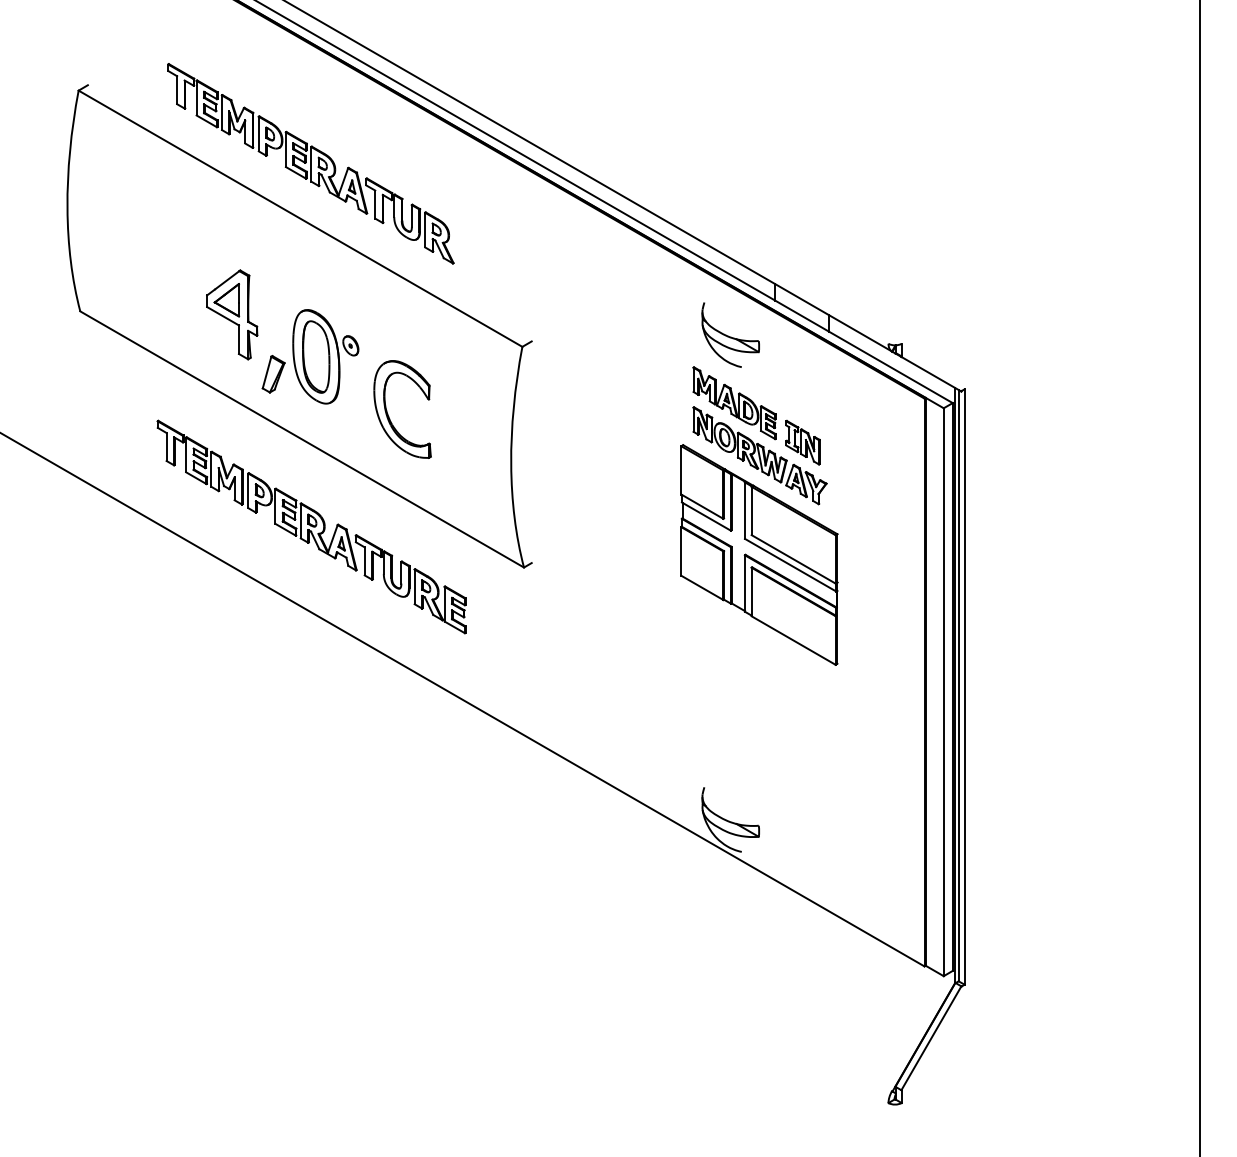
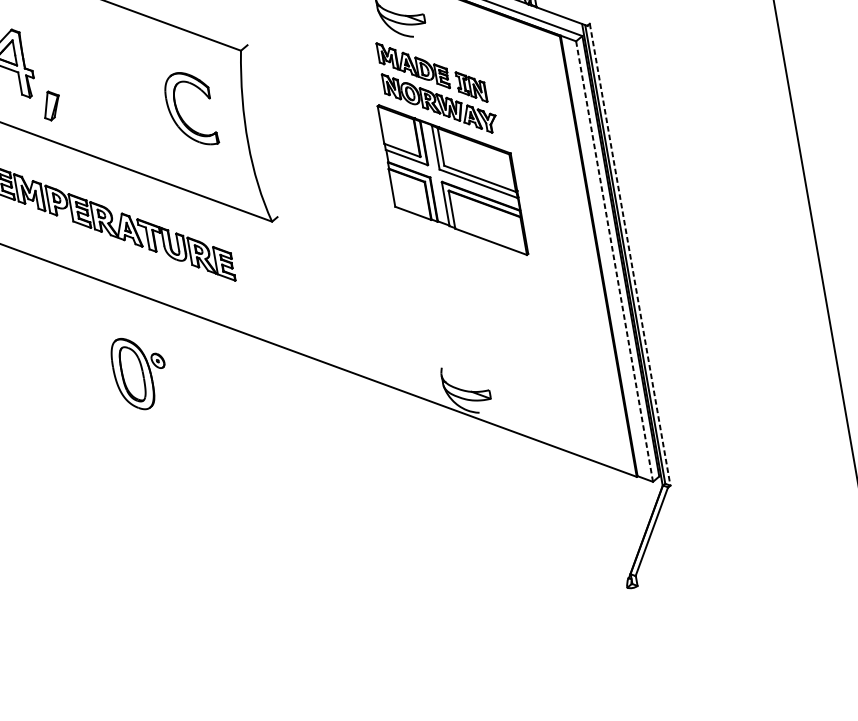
part: (325, 356) -> (139, 372), moved
part: (388, 413) -> (180, 114), moved
line: (964, 687) -> (630, 255), solid -> dashed
line: (943, 692) -> (614, 261), solid -> dashed

